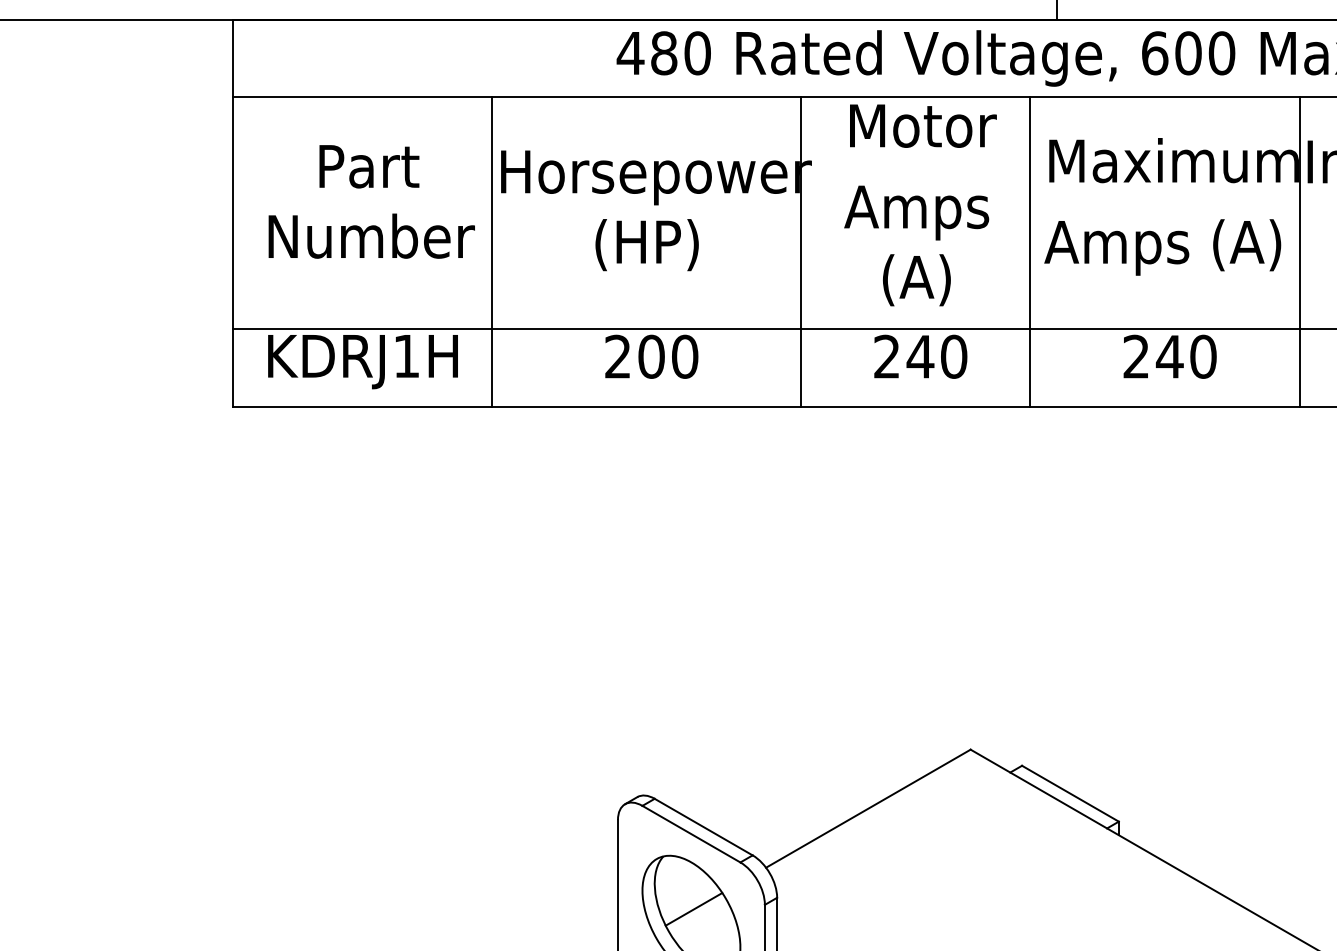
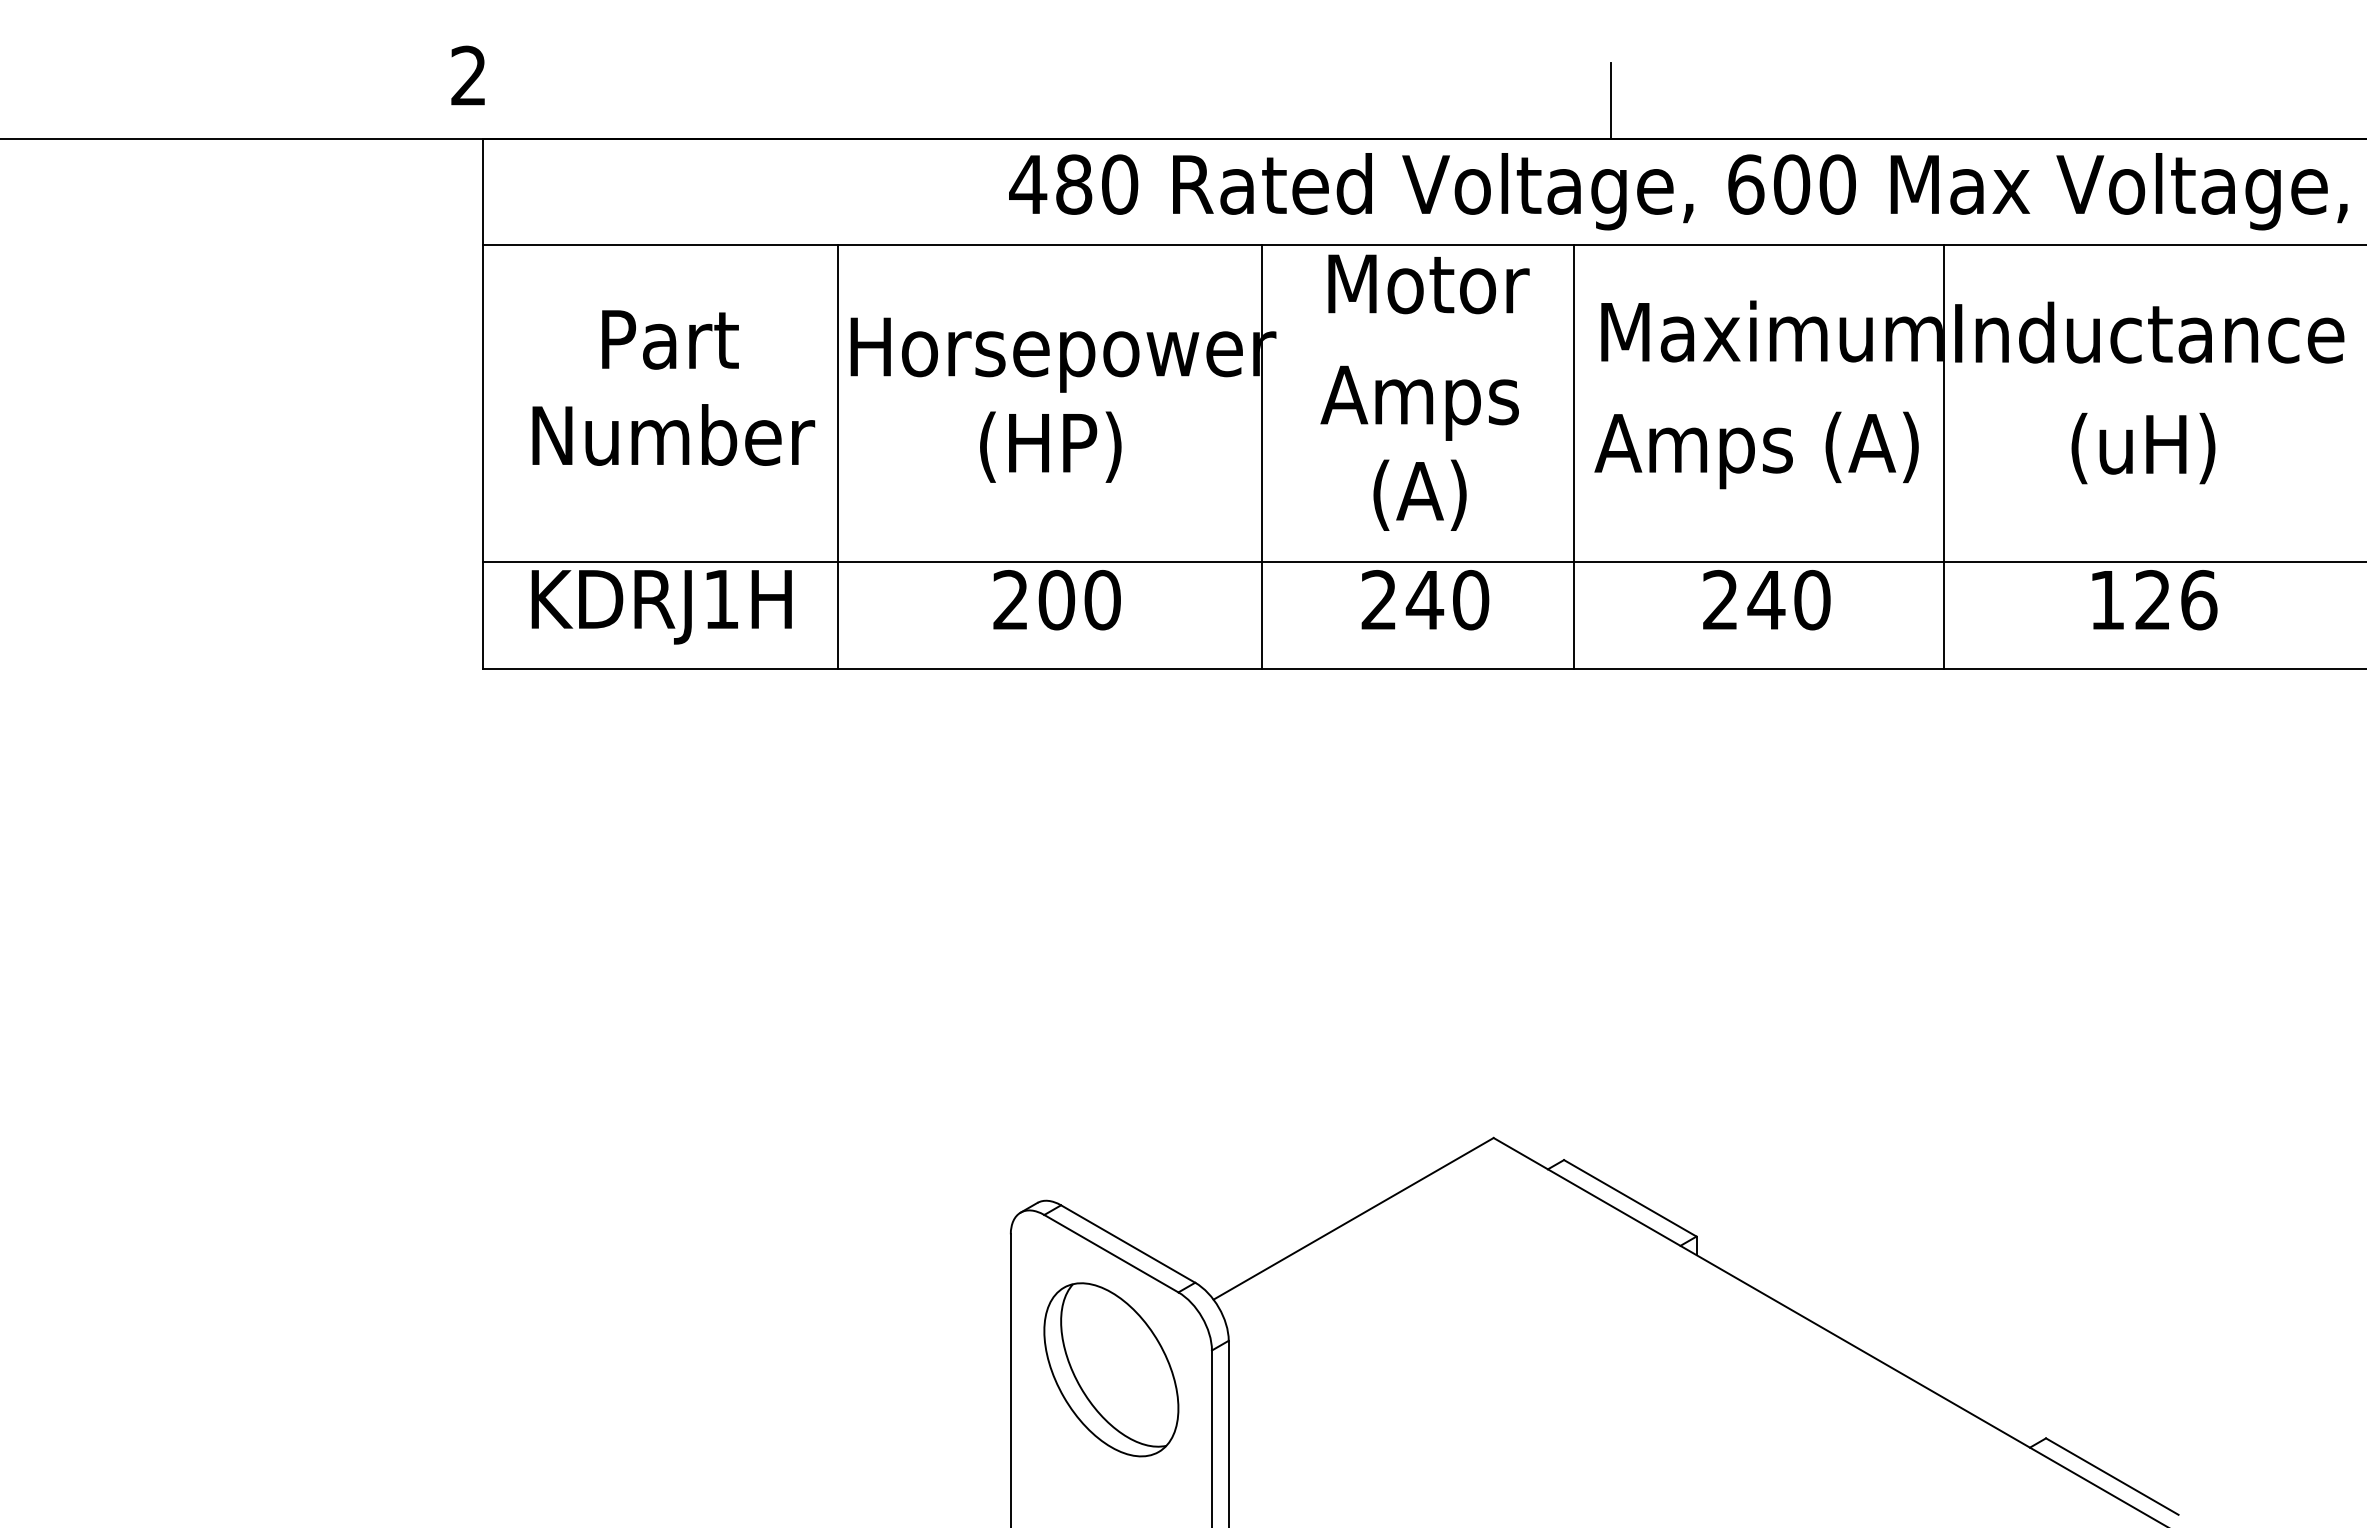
line: (693, 909) -> (1114, 1356), removed

